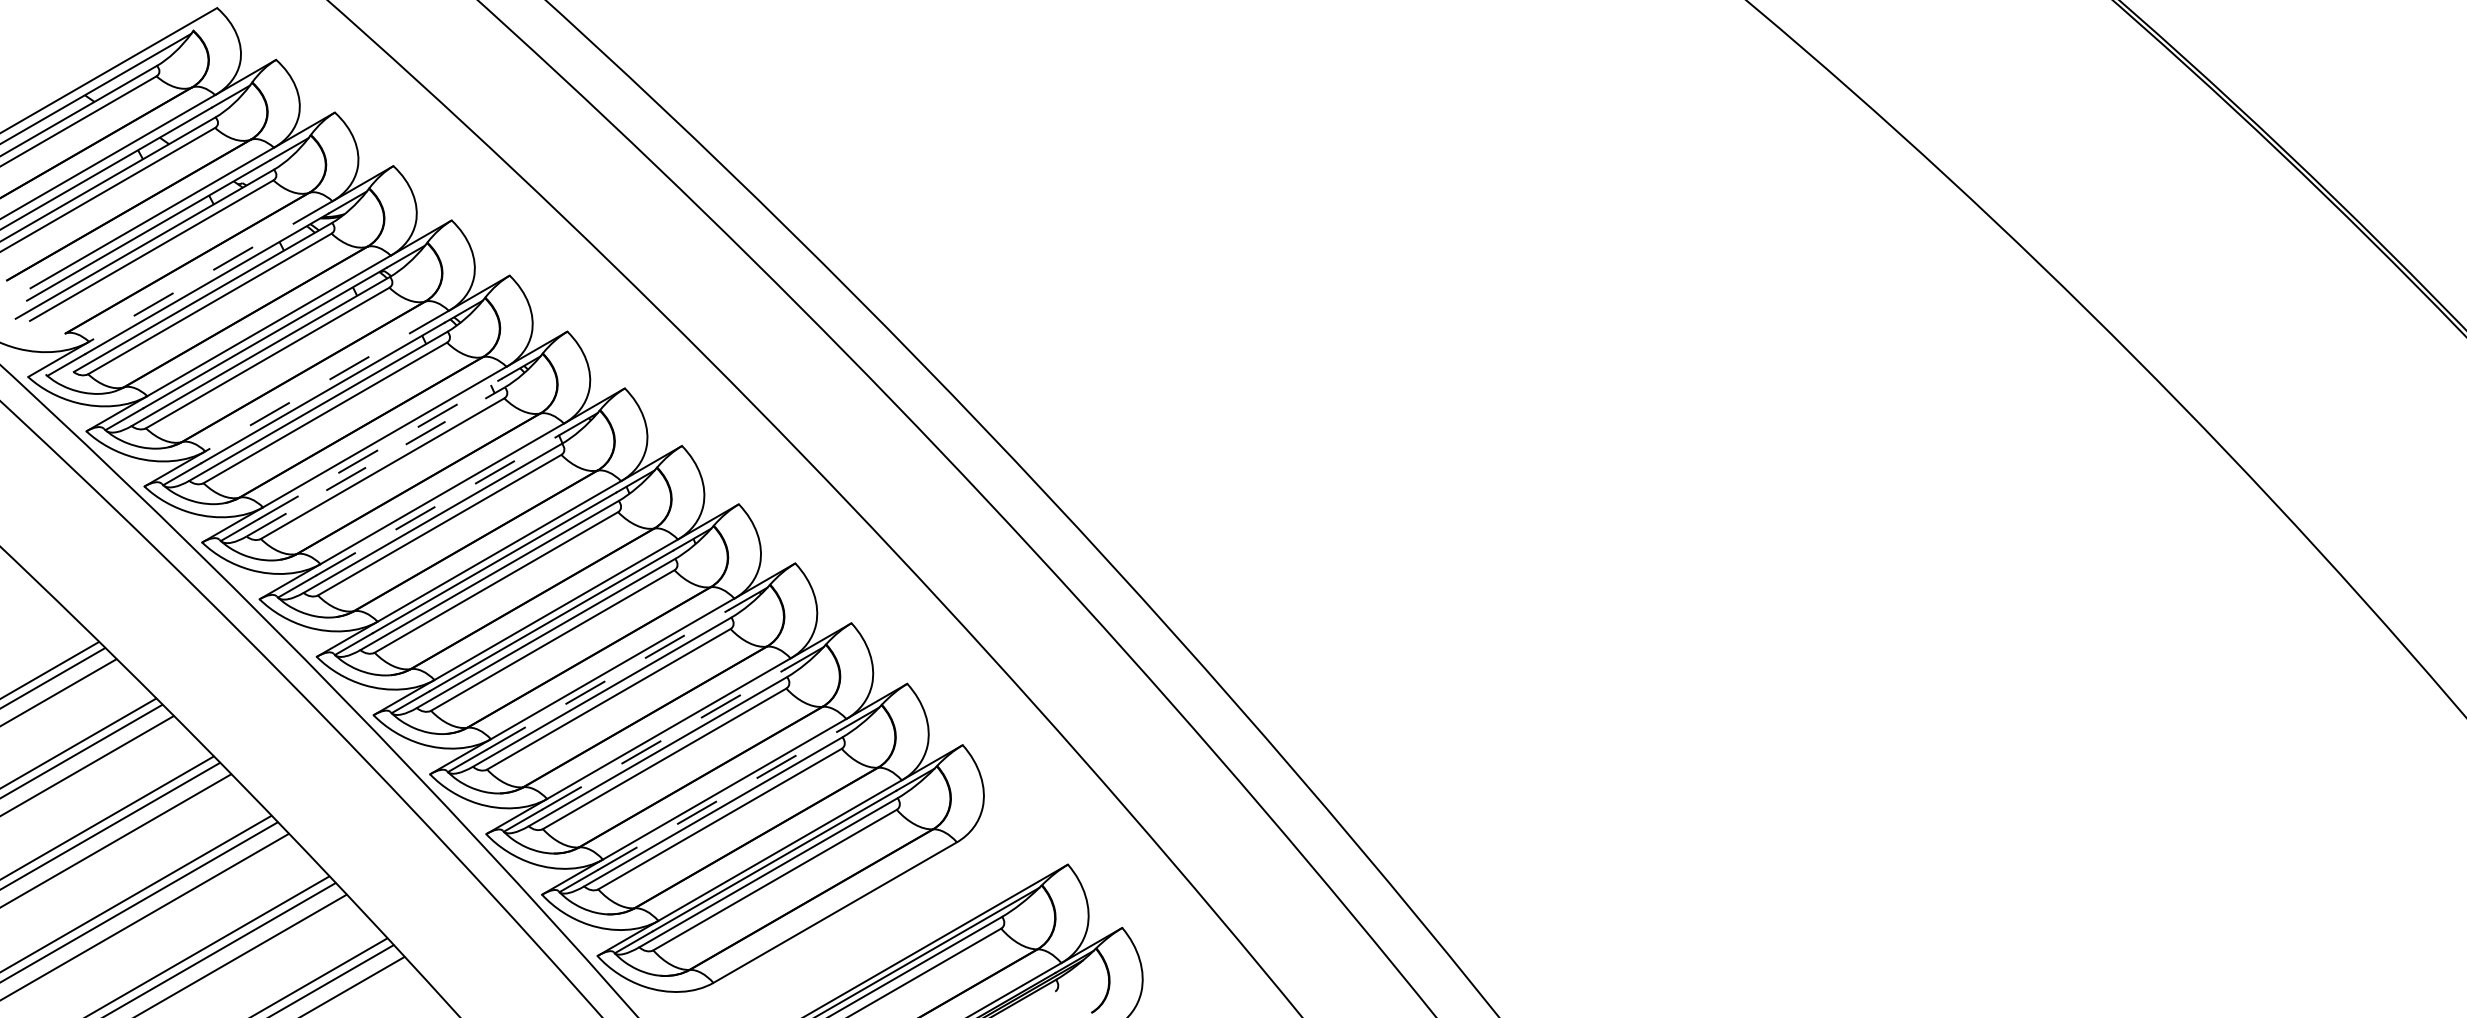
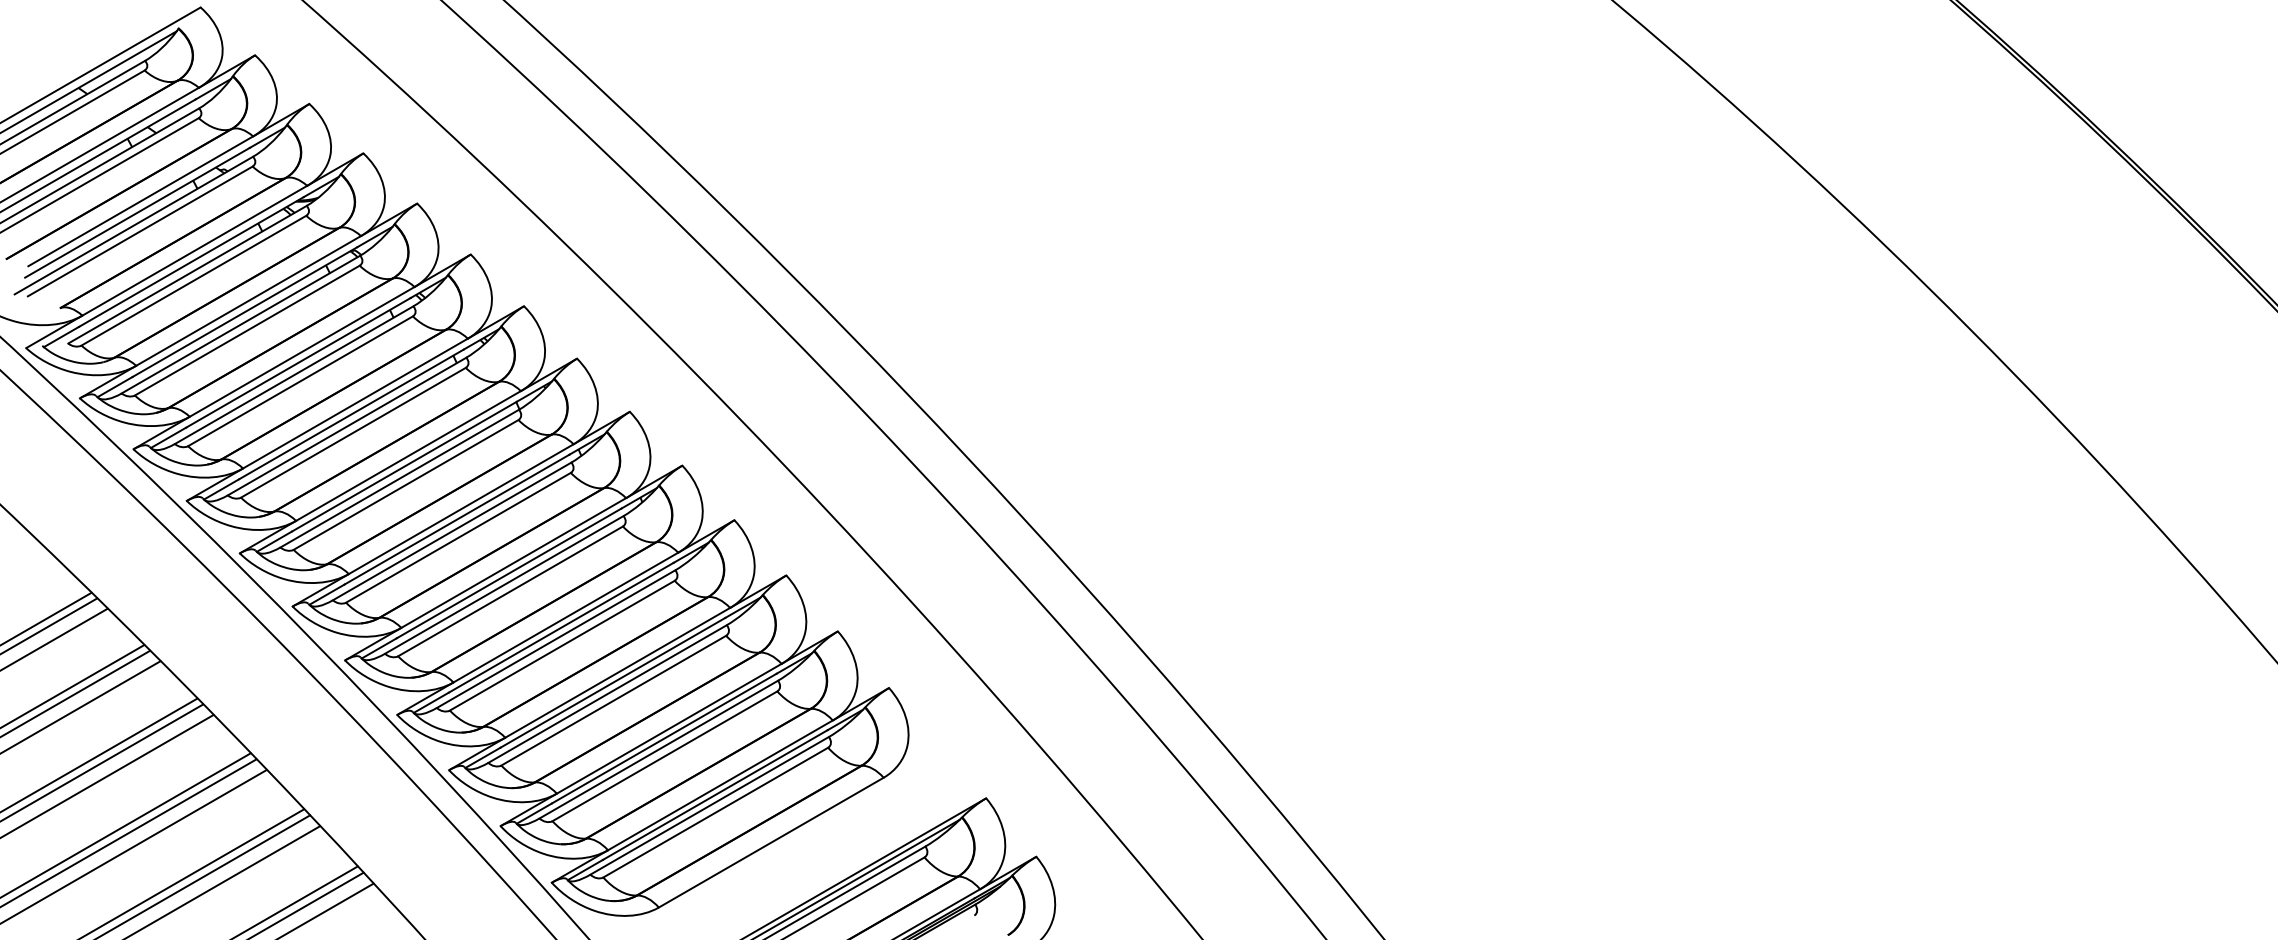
line: (210, 271) -> (194, 250), dashed -> solid
line: (327, 380) -> (302, 351), dashed -> solid
line: (380, 448) -> (351, 414), dashed -> solid
line: (376, 461) -> (347, 426), dashed -> solid
line: (437, 505) -> (404, 466), dashed -> solid
line: (608, 679) -> (561, 627), dashed -> solid
line: (663, 739) -> (612, 682), dashed -> solid
line: (719, 799) -> (664, 738), dashed -> solid

